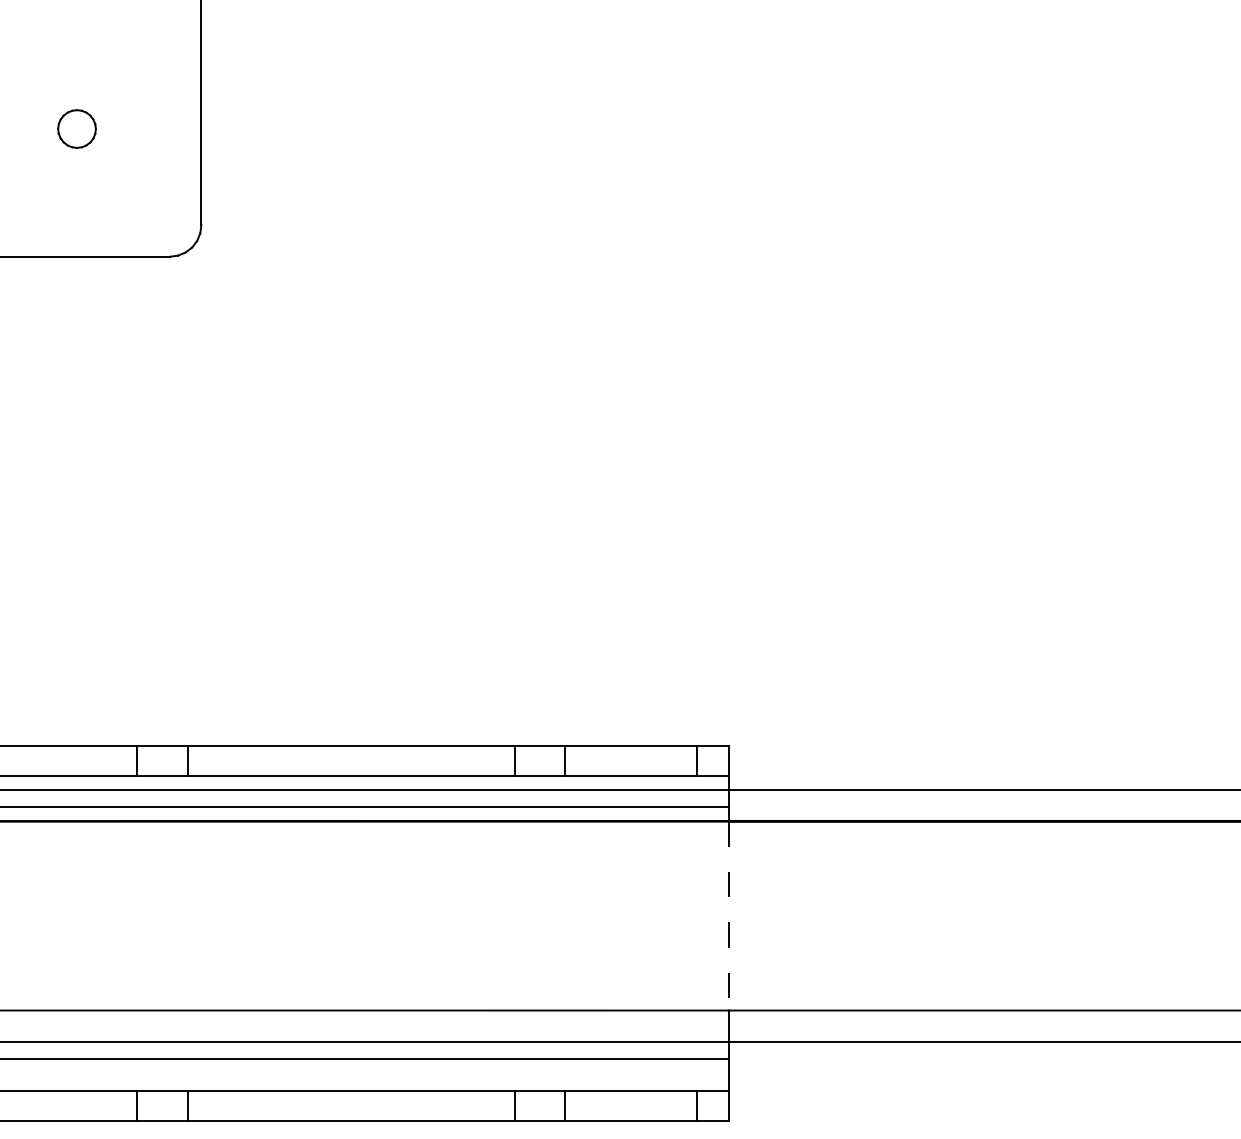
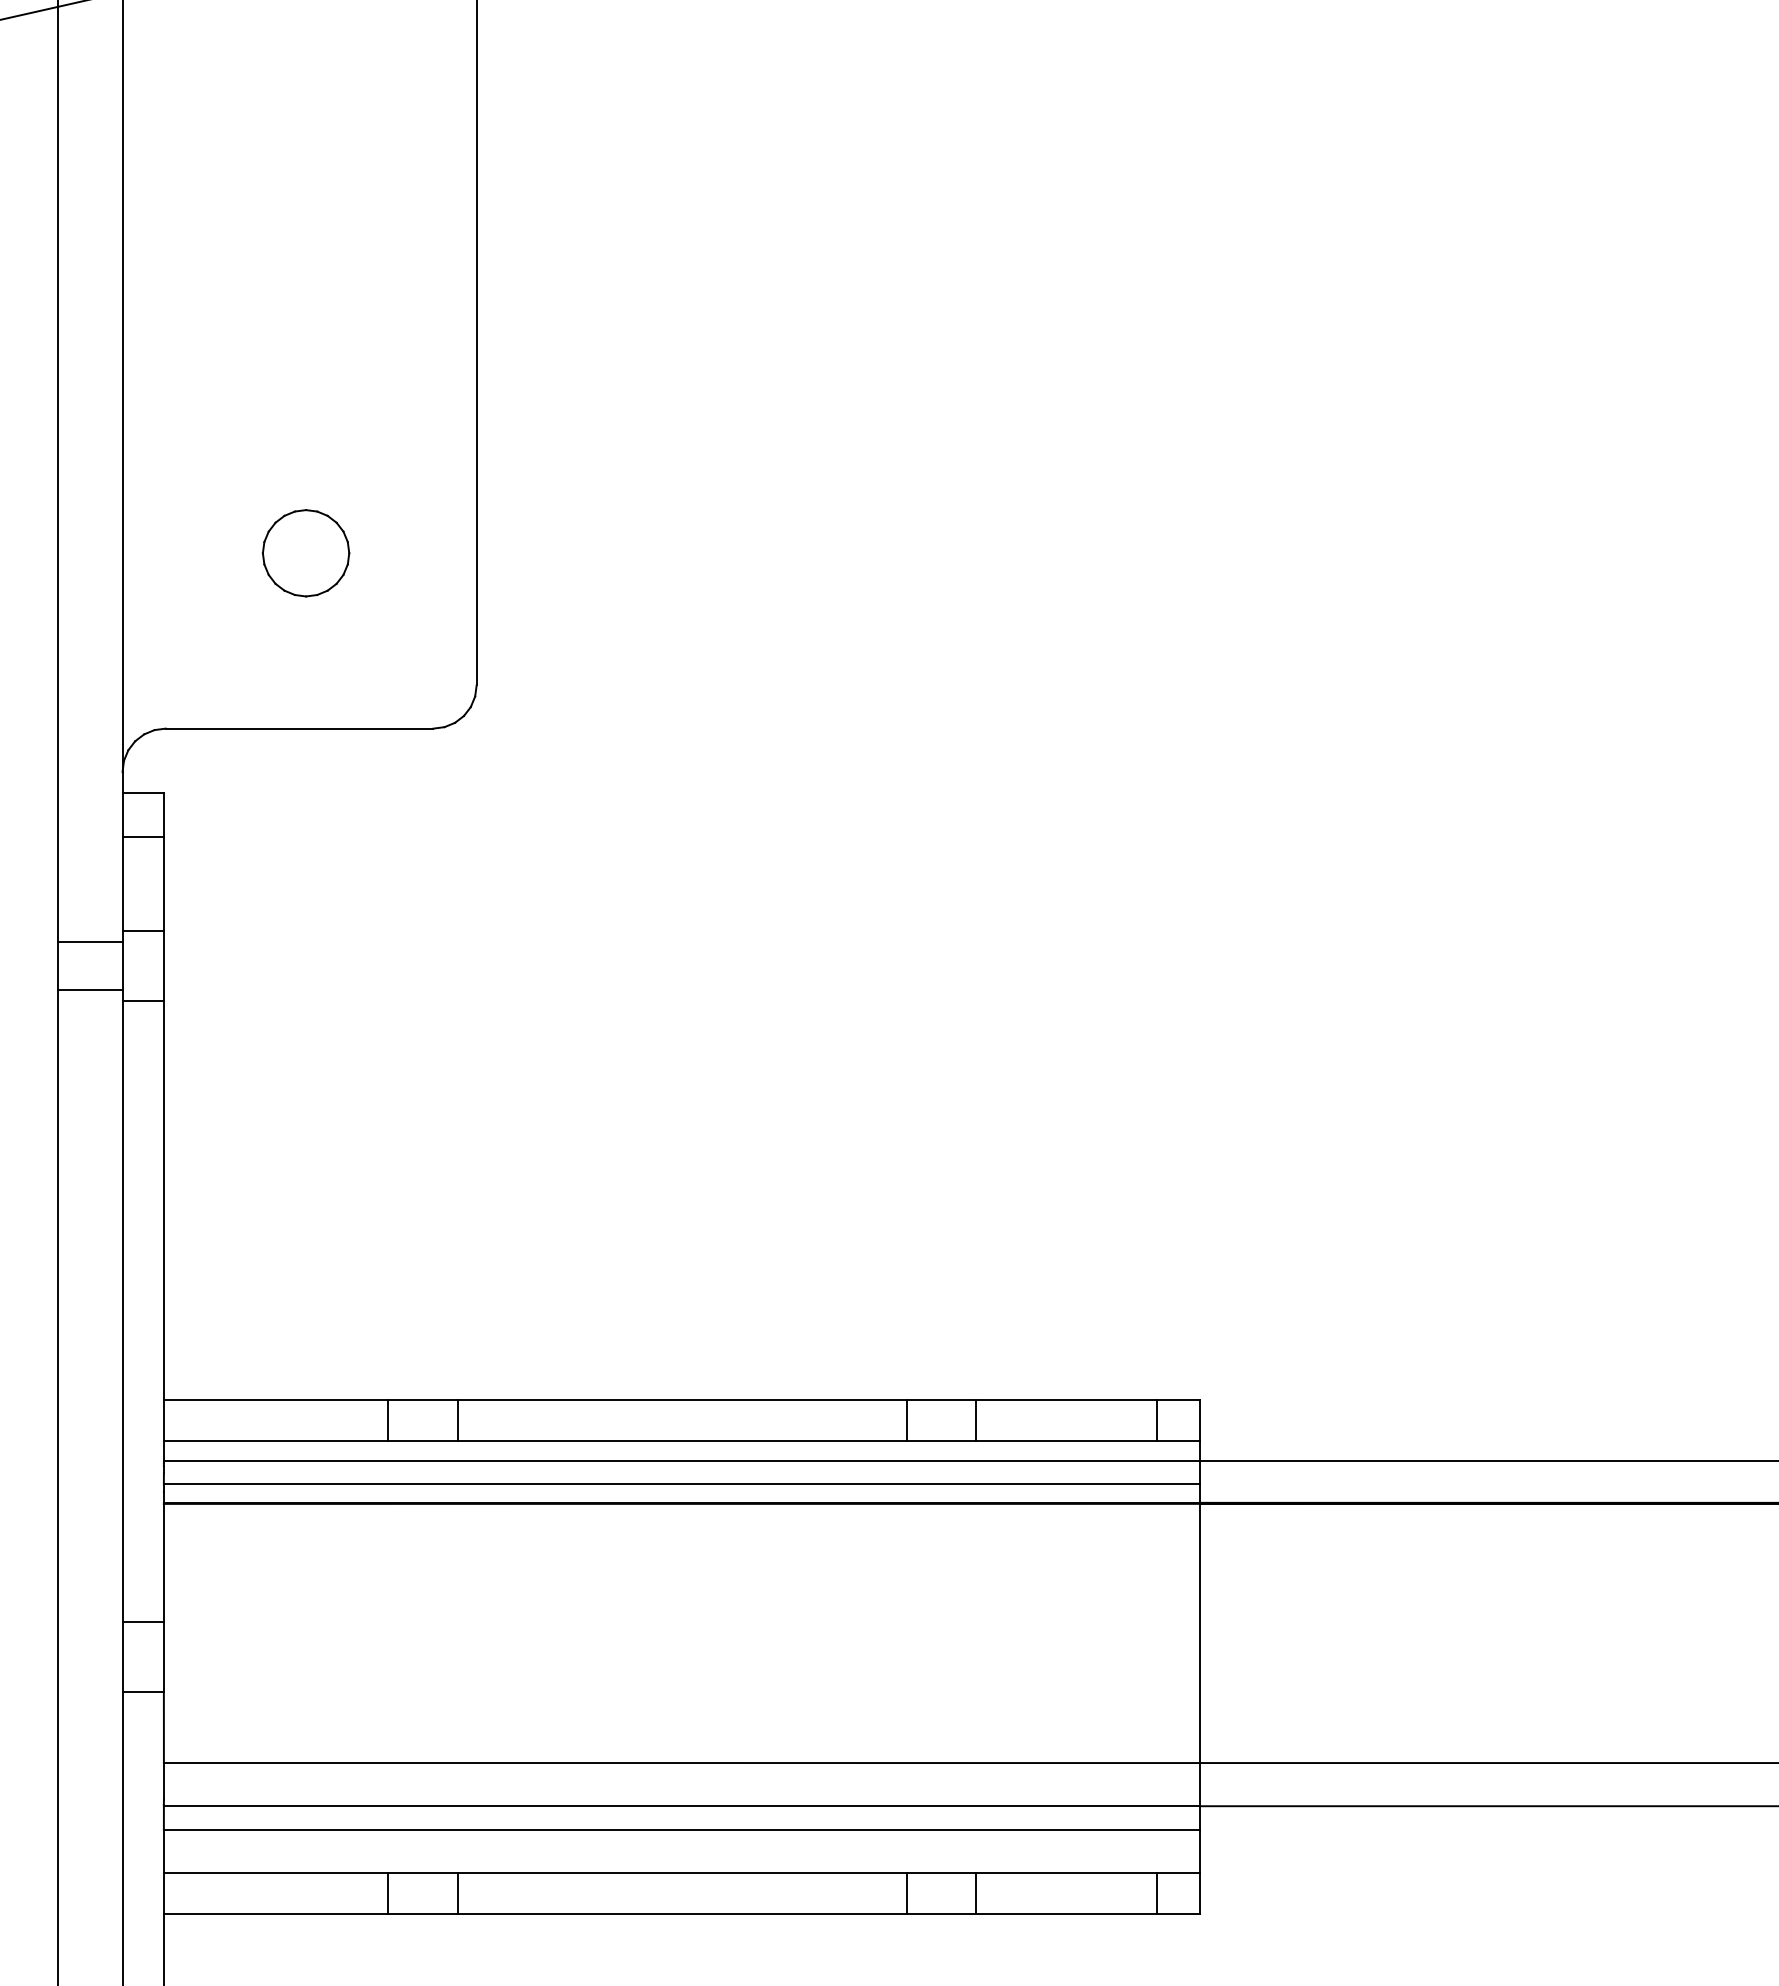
part: (76, 129) -> (305, 553), size x1.67
line: (728, 916) -> (1200, 1633), dashed -> solid

